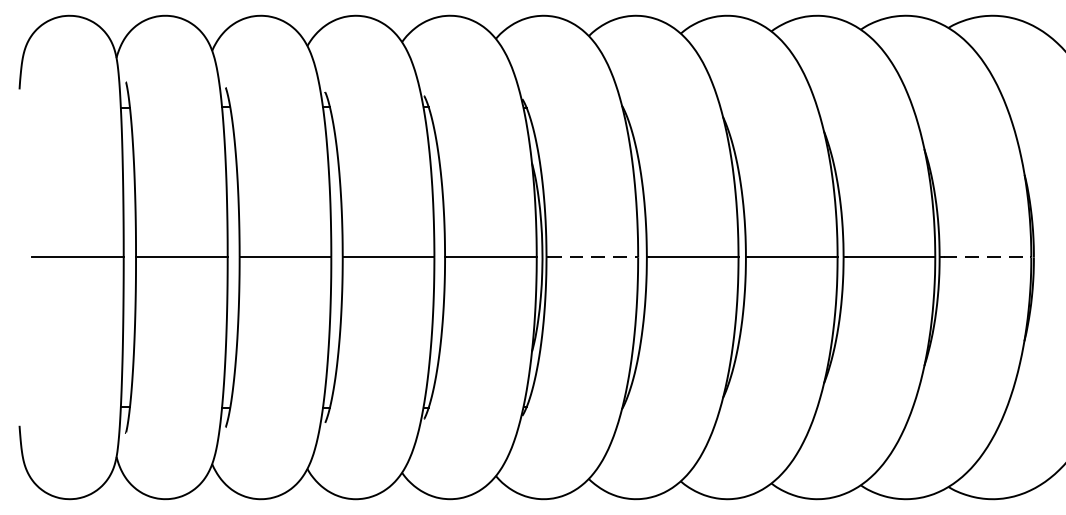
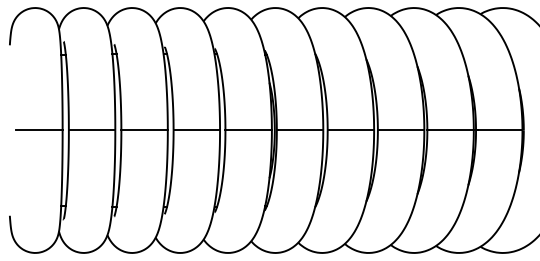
line: (593, 257) -> (300, 130), dashed -> solid
line: (987, 257) -> (500, 130), dashed -> solid

